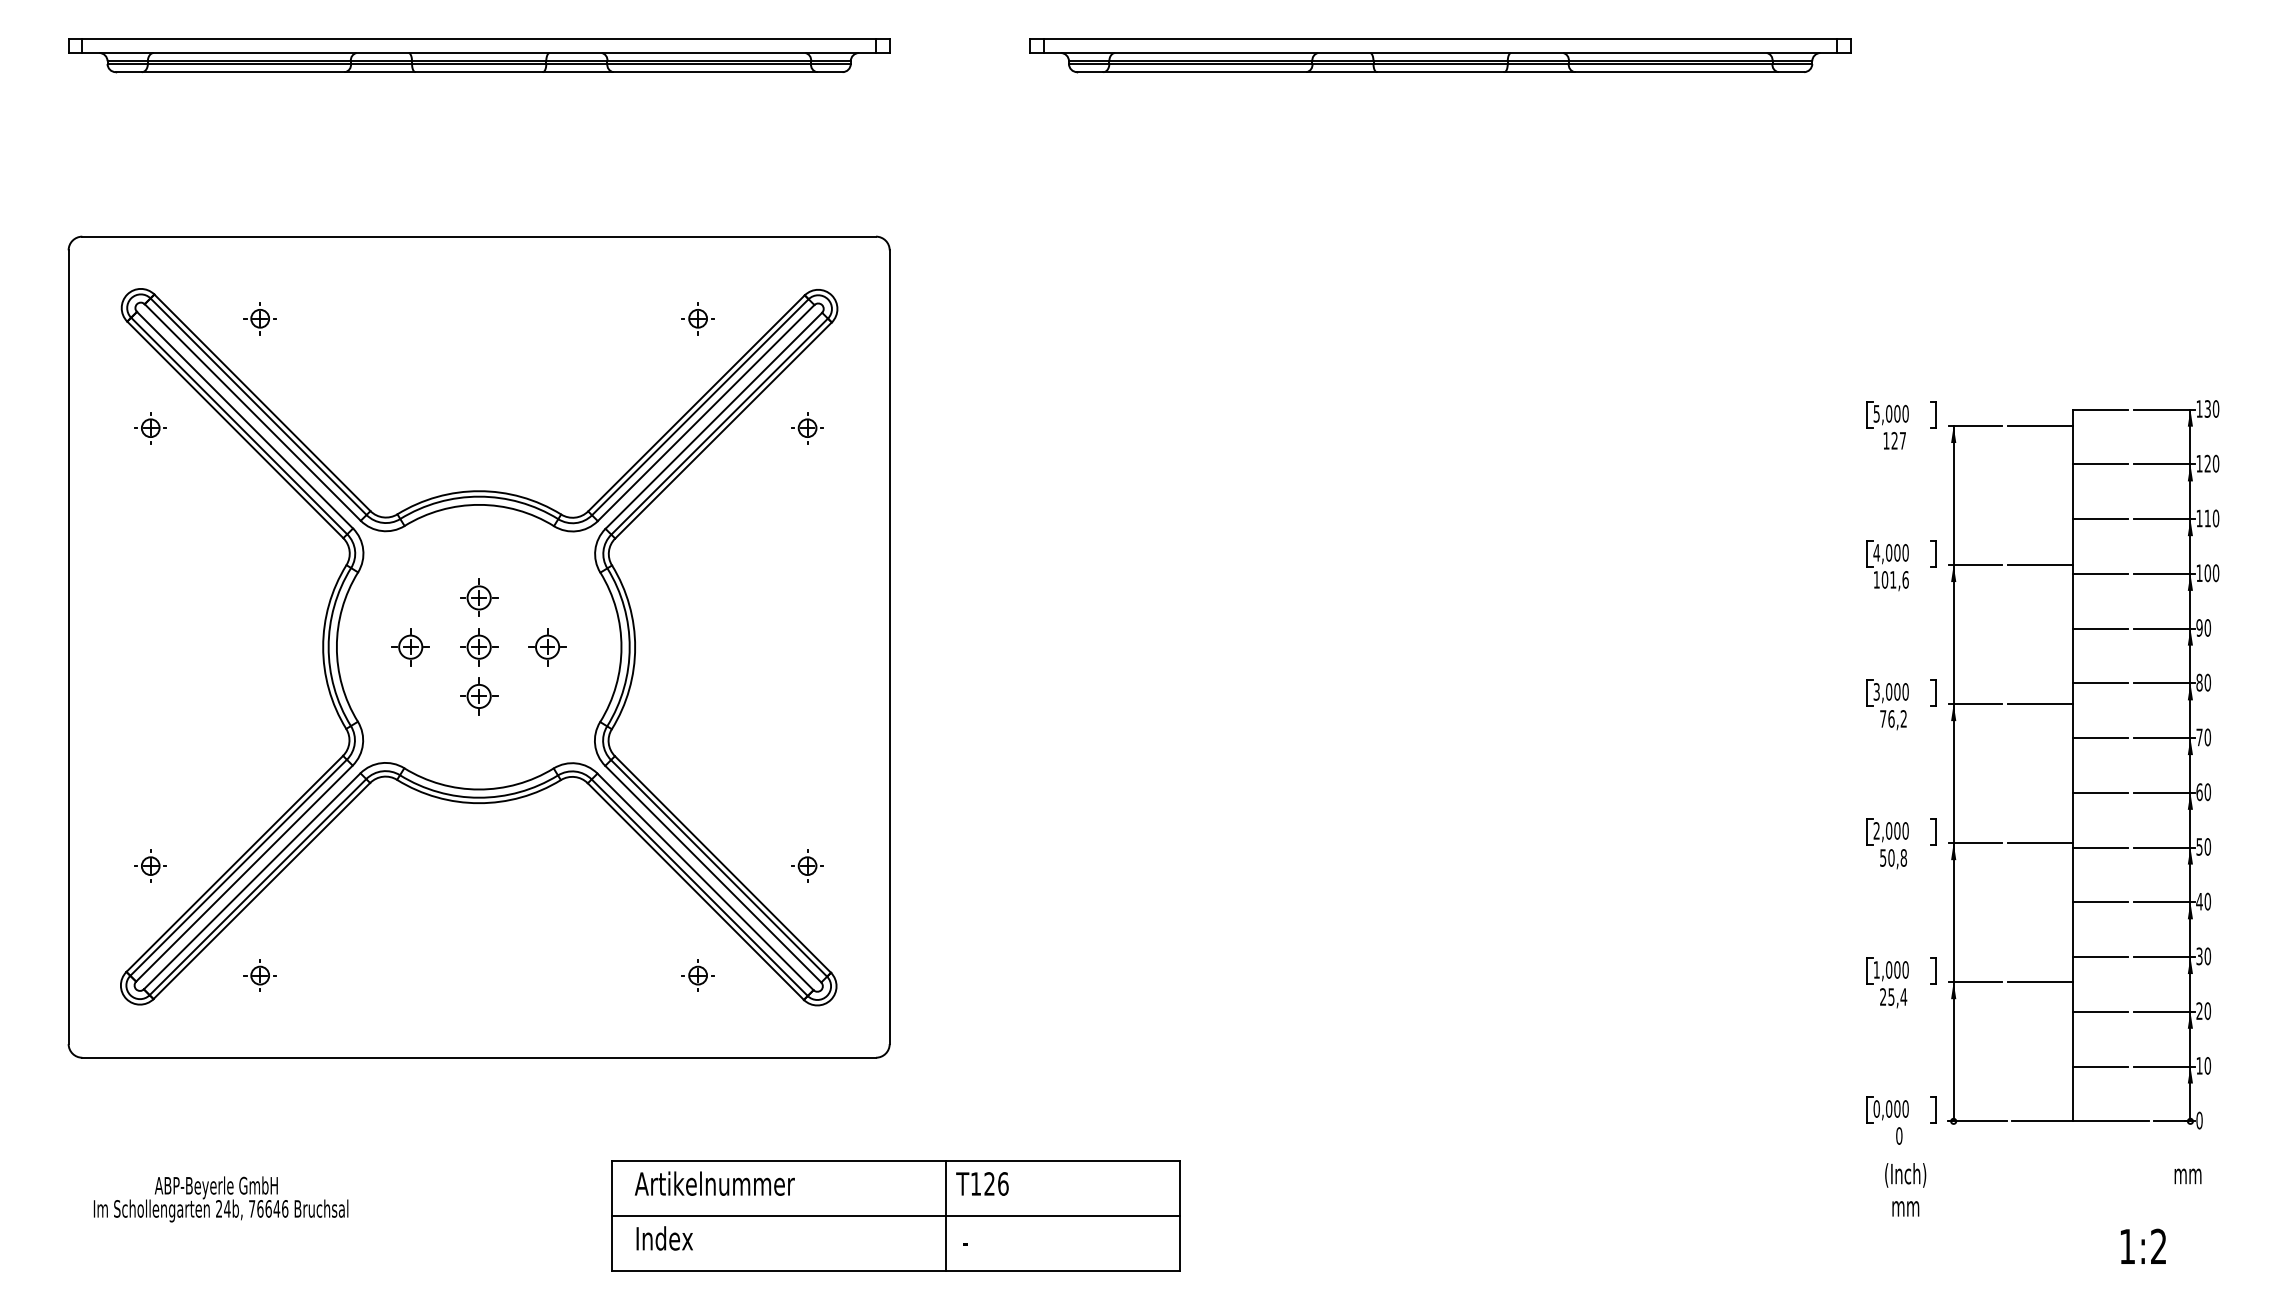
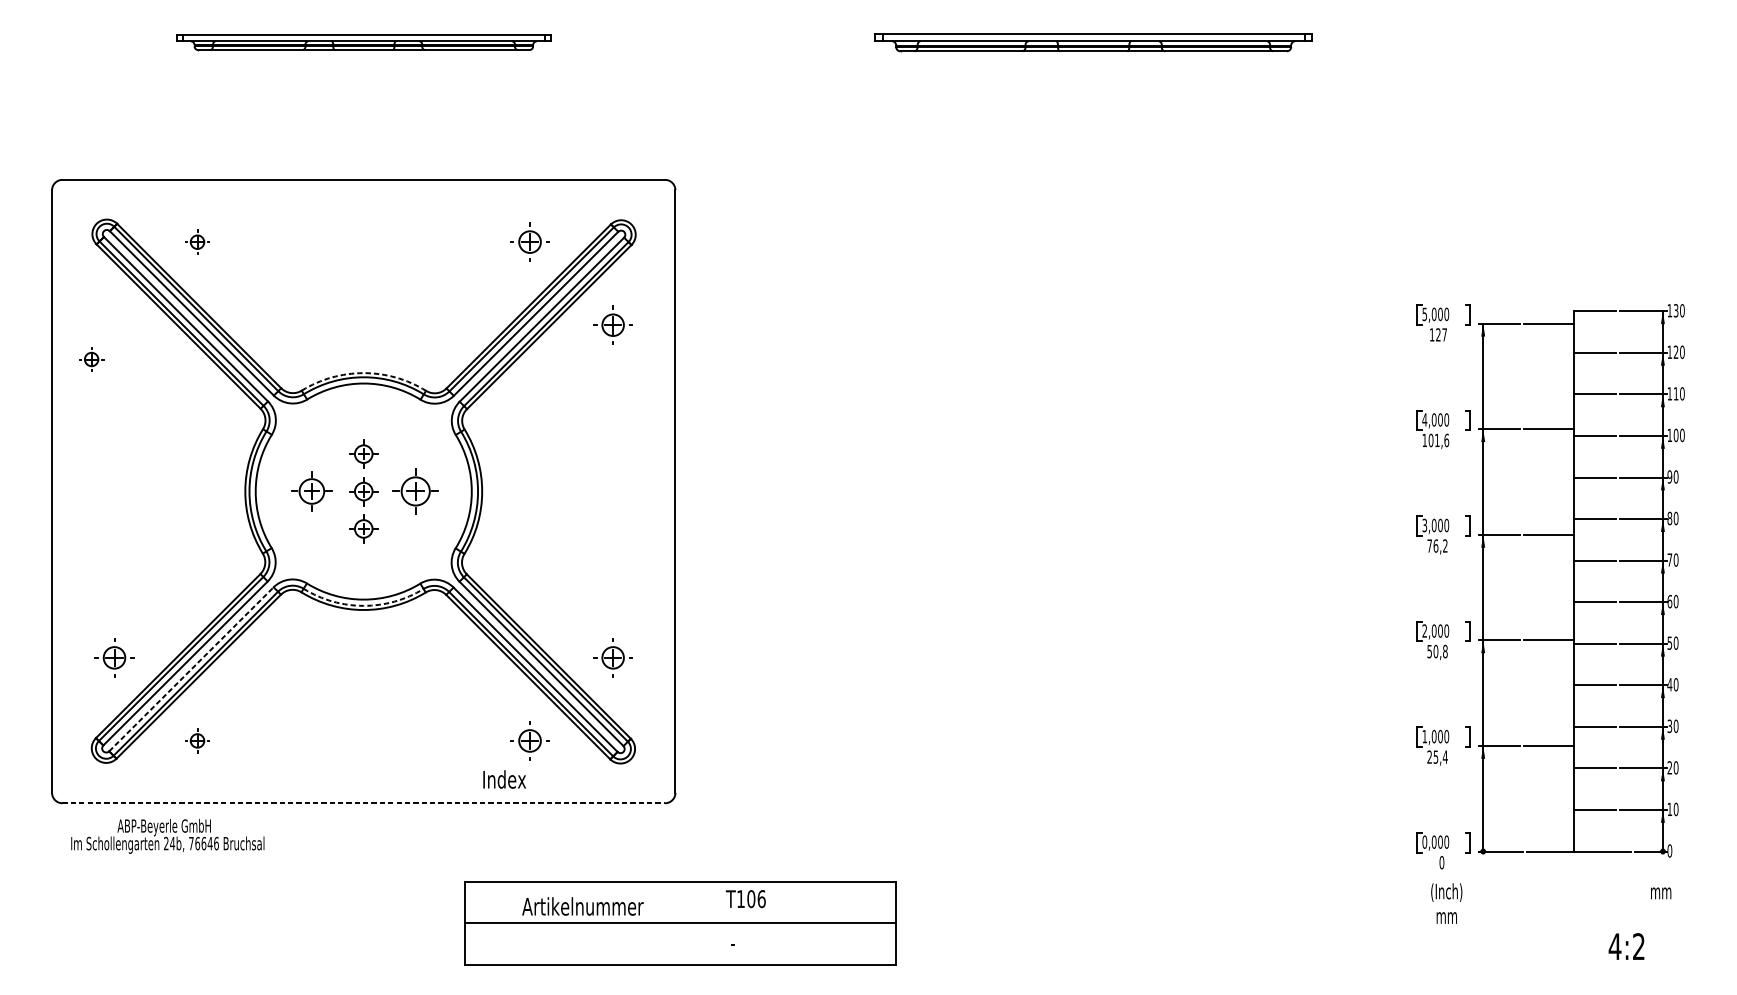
part: (479, 55) -> (364, 42), size x0.6
part: (1440, 55) -> (1093, 42), size x0.7
part: (697, 318) -> (529, 242), size x1.6
part: (150, 428) -> (91, 359), moved
part: (807, 428) -> (613, 325), size x1.6
arc: (479, 491) -> (364, 373), solid -> dashed
part: (410, 647) -> (311, 491), size x1.4
part: (547, 647) -> (415, 491), size x1.6
arc: (478, 797) -> (363, 605), solid -> dashed
part: (150, 865) -> (114, 657), size x1.6
part: (807, 865) -> (613, 657), size x1.6
line: (252, 881) -> (191, 669), solid -> dashed
part: (697, 975) -> (529, 740), size x1.6
line: (479, 1057) -> (364, 803), solid -> dashed
text: (714, 1183) -> (582, 906), moved
text: (989, 1183) -> (751, 898), T126 -> T106
text: (220, 1199) -> (167, 836), moved
line: (946, 1215) -> (718, 923), removed
text: (664, 1238) -> (504, 779), moved
text: (2127, 1246) -> (1615, 946), 1:2 -> 4:2

